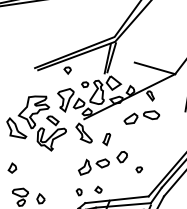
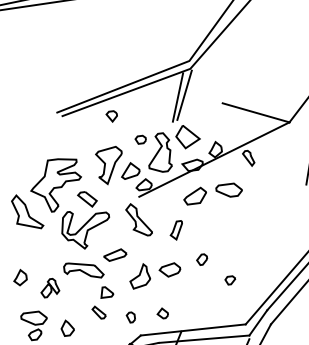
part: (141, 117) -> (212, 193), moved
part: (122, 157) -> (202, 260), size x0.62
part: (50, 171) -> (83, 283), added

